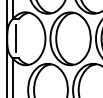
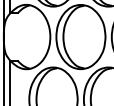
line: (15, 38) -> (13, 36), removed

